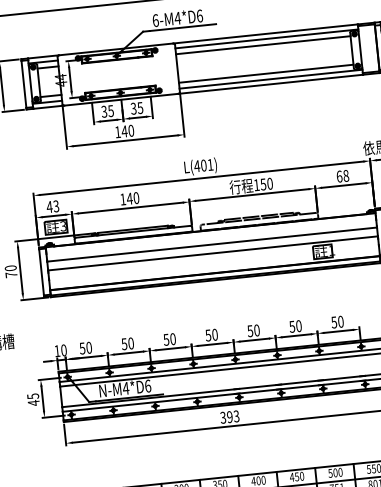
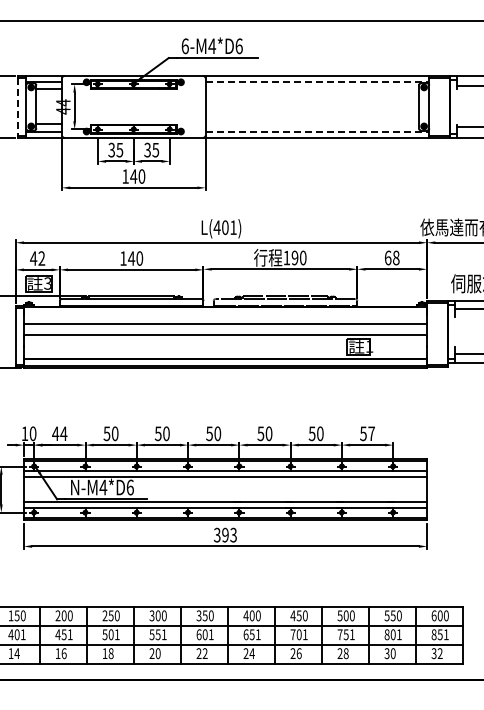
line: (266, 39) -> (317, 82), solid -> dashed
line: (263, 45) -> (312, 89), removed
line: (266, 73) -> (312, 124), removed
line: (271, 79) -> (317, 131), solid -> dashed
line: (23, 84) -> (17, 106), solid -> dashed
text: (262, 184) -> (294, 257), 150 -> 190
text: (56, 206) -> (41, 258), 43 -> 42
text: (340, 321) -> (371, 433), 50 -> 57
text: (85, 347) -> (59, 433), 50 -> 44

